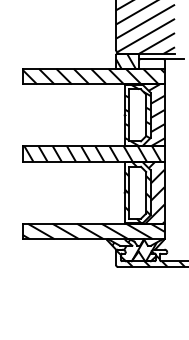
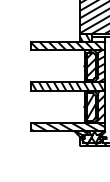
hatch: (136, 114) -> (90, 65), added
hatch: (136, 191) -> (90, 106), added

